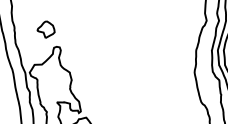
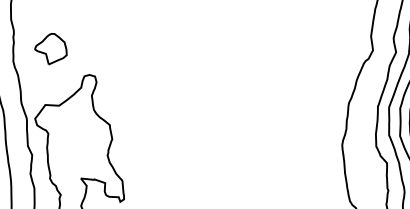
part: (45, 29) -> (50, 48), moved

